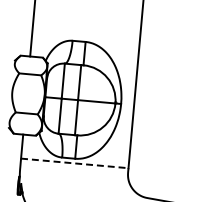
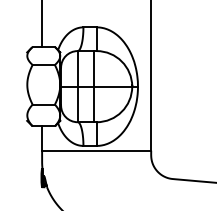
line: (74, 163) -> (96, 150), dashed -> solid

